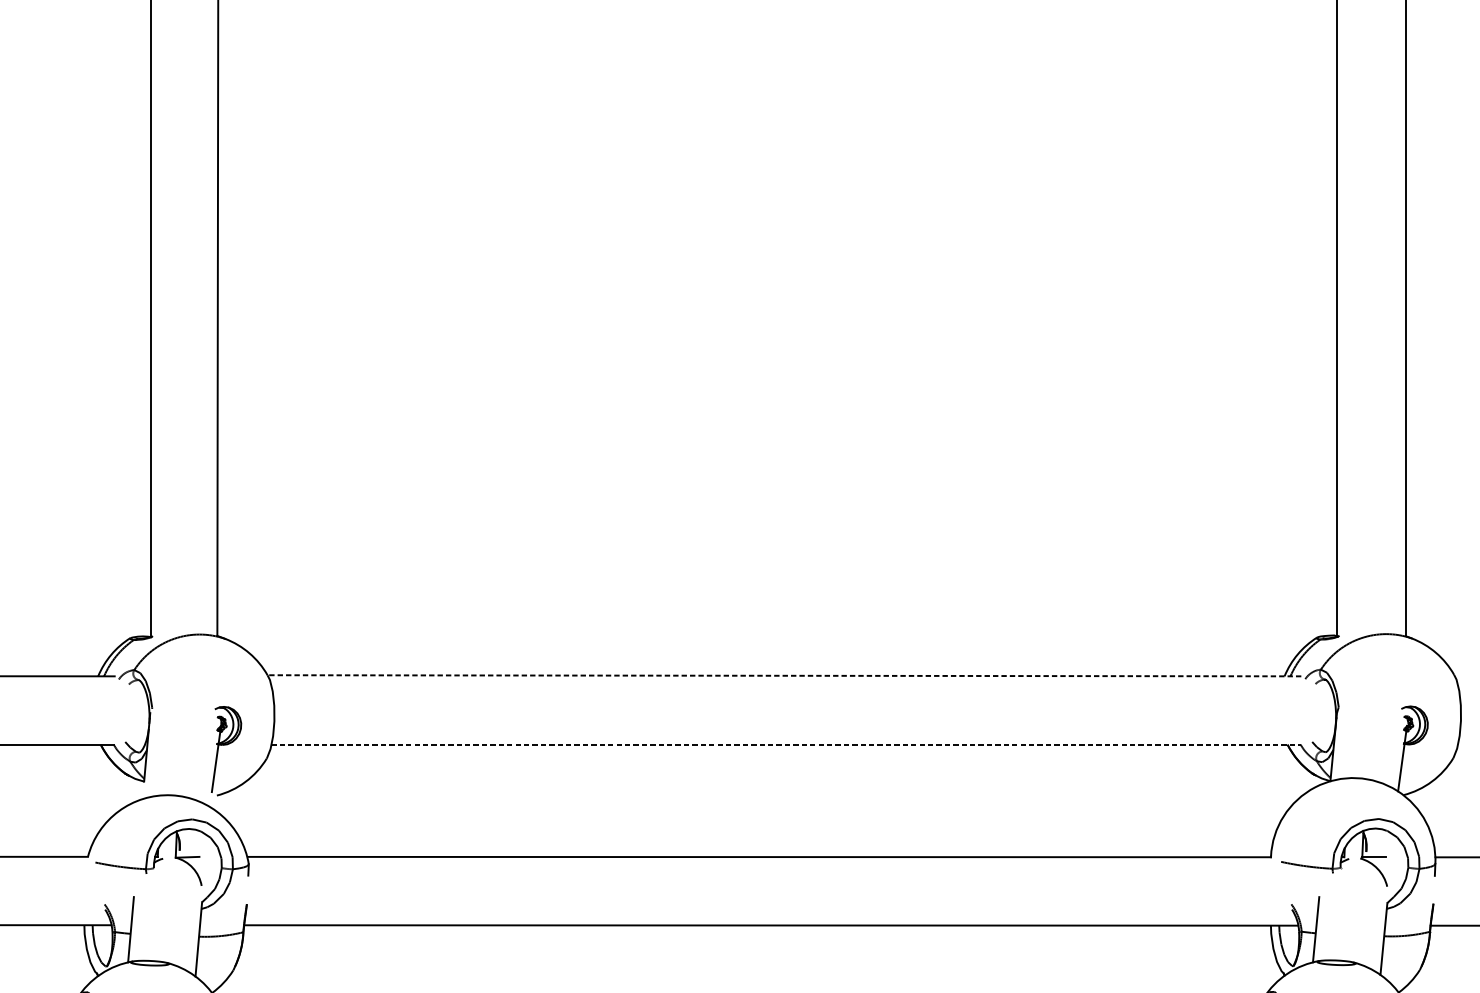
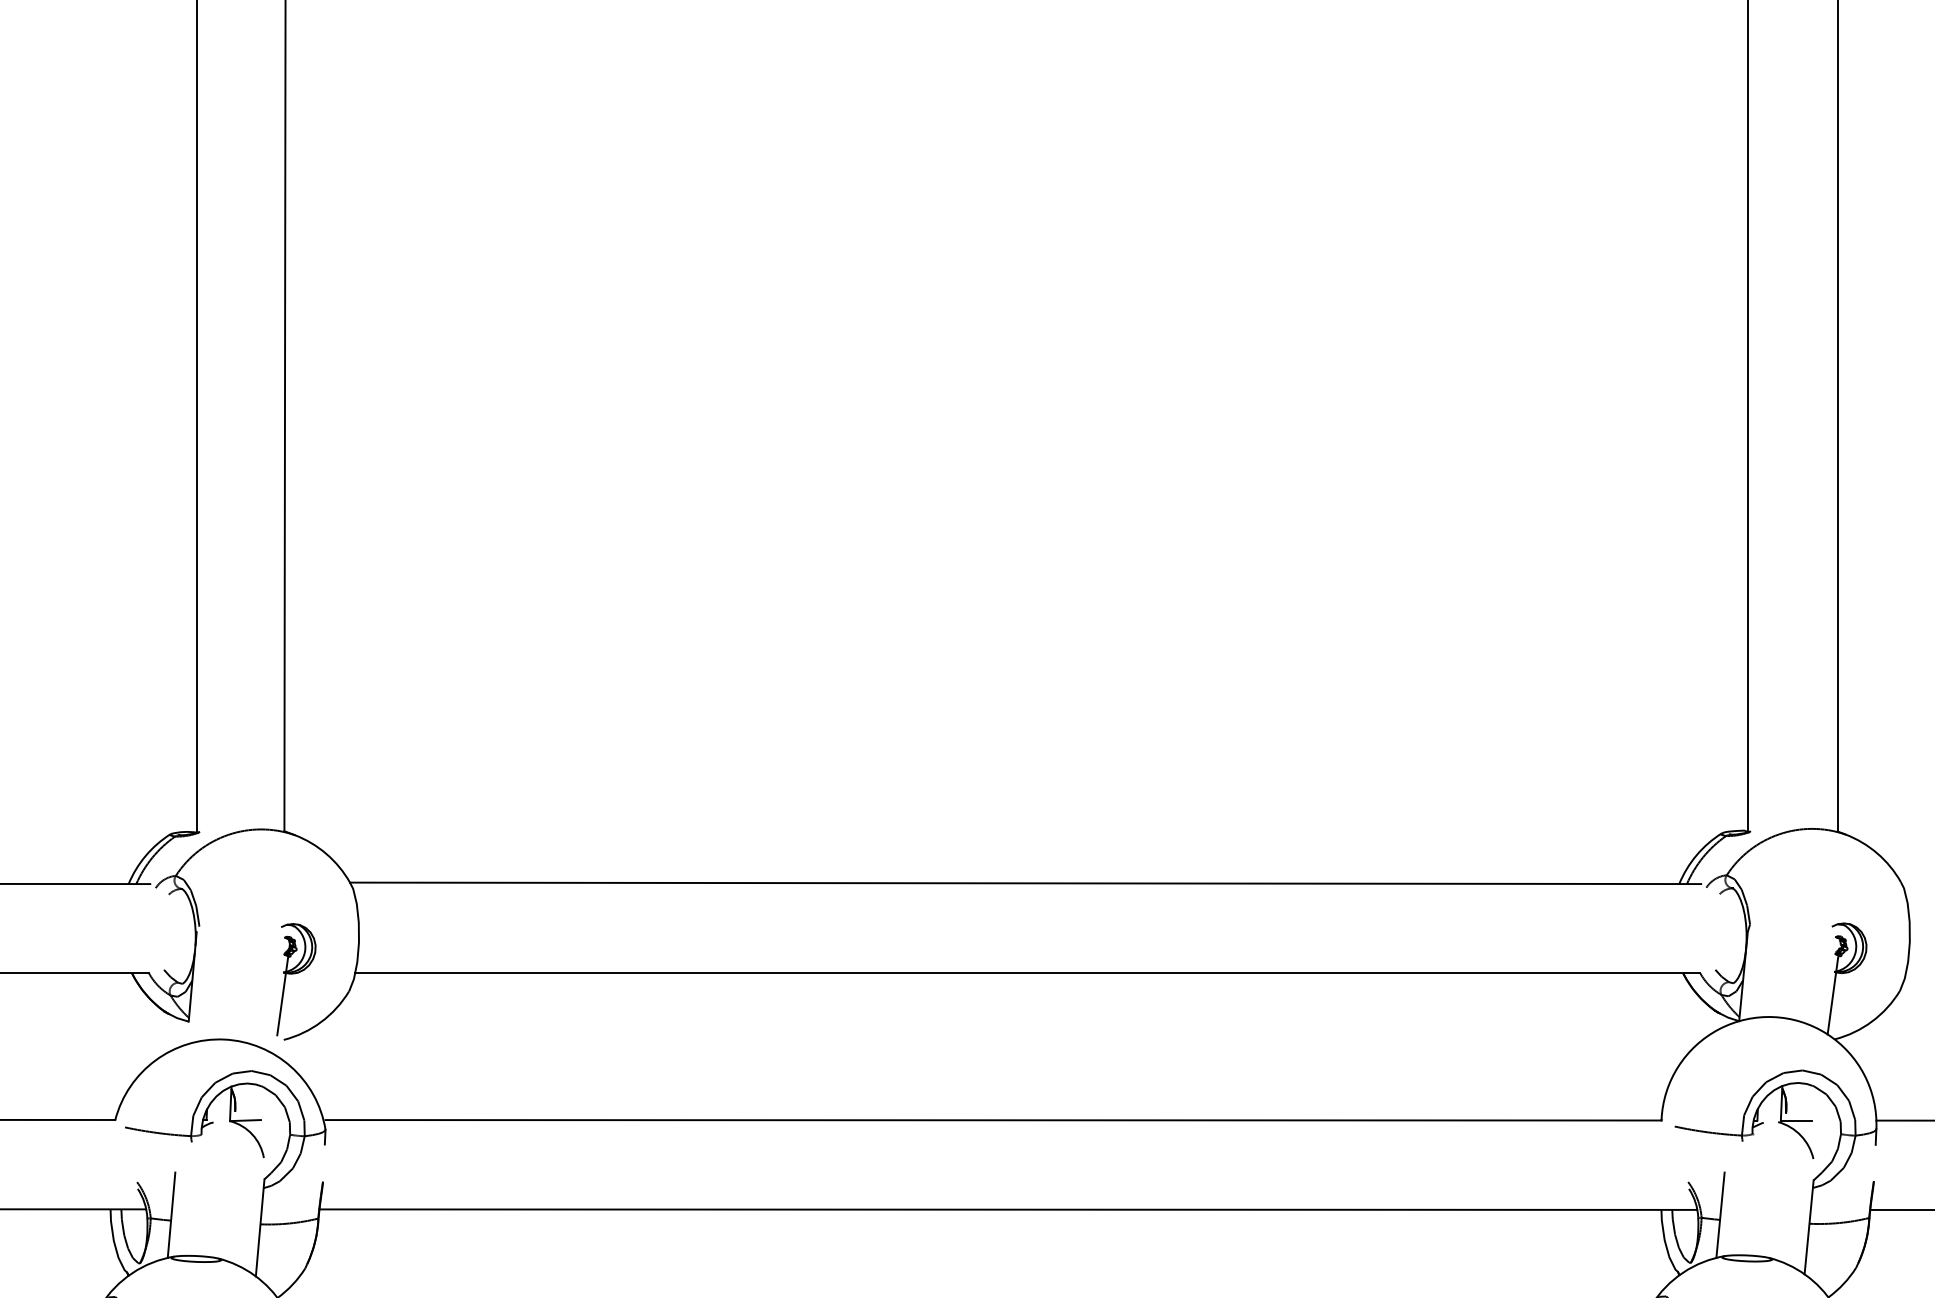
line: (784, 675) -> (1025, 883), dashed -> solid
line: (785, 744) -> (1027, 973), dashed -> solid

